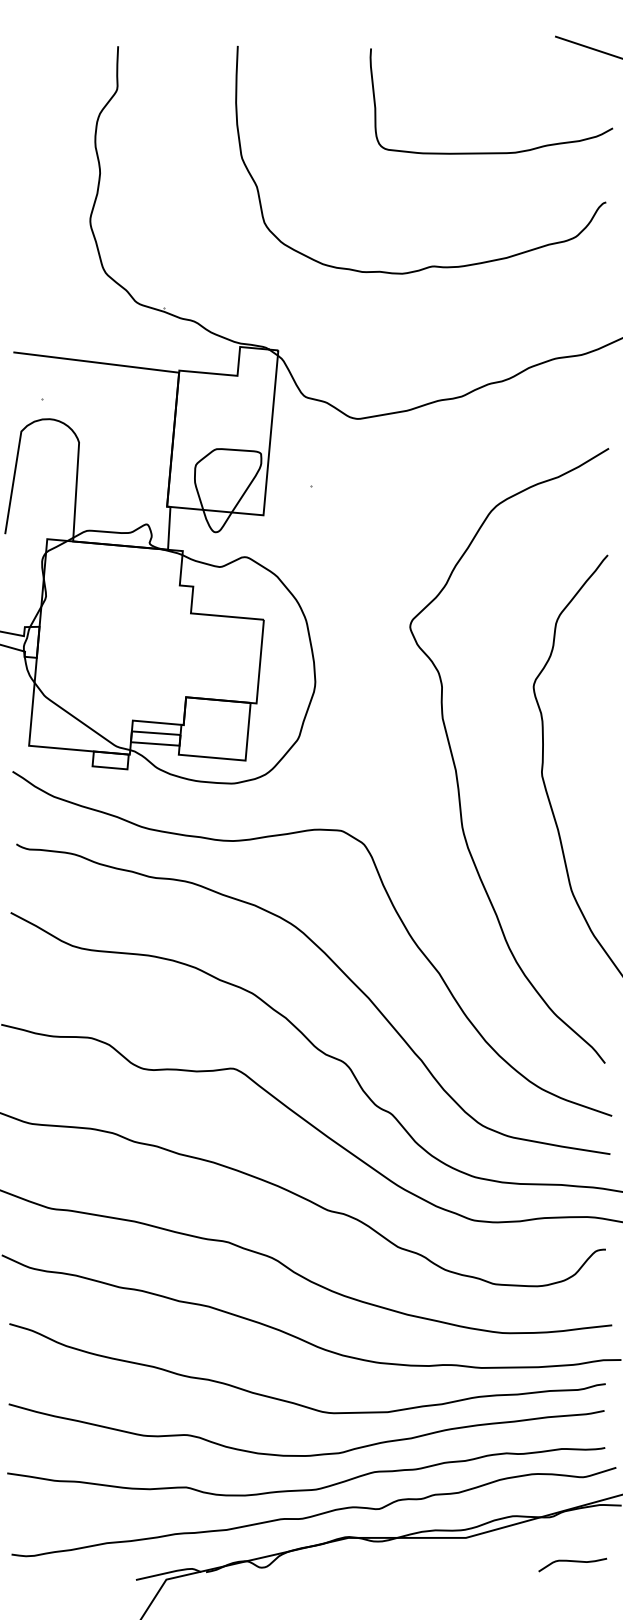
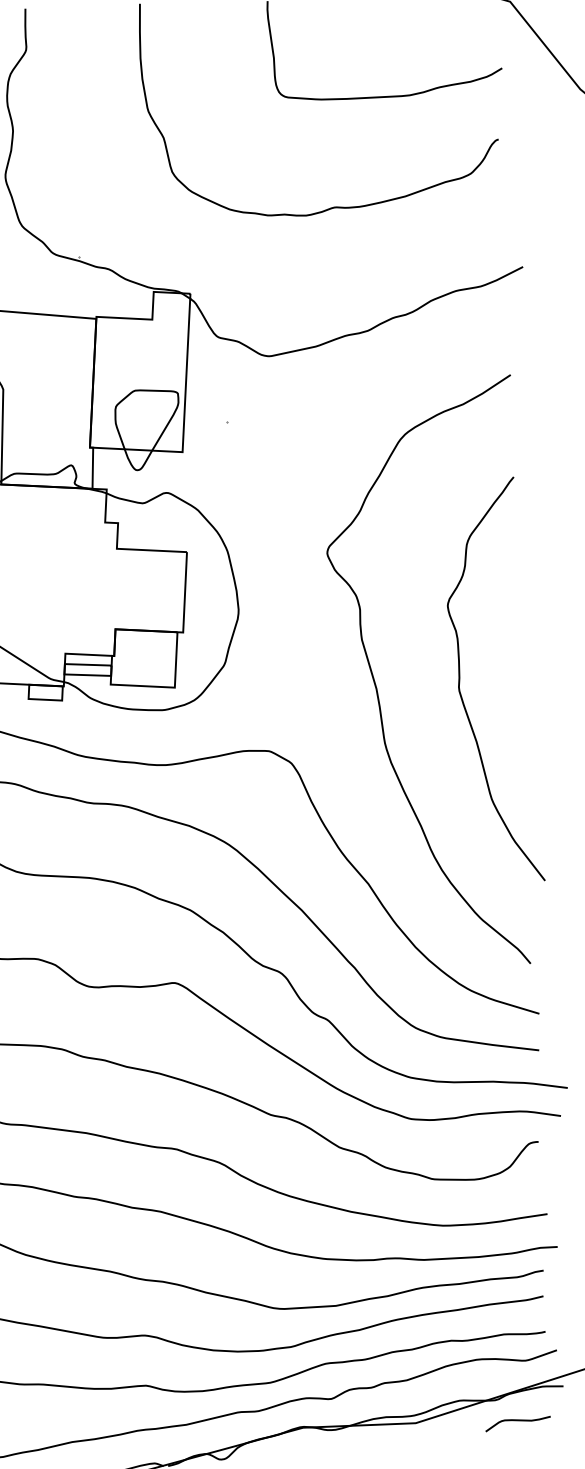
curve: (573, 1562) -> (518, 1421), moved

